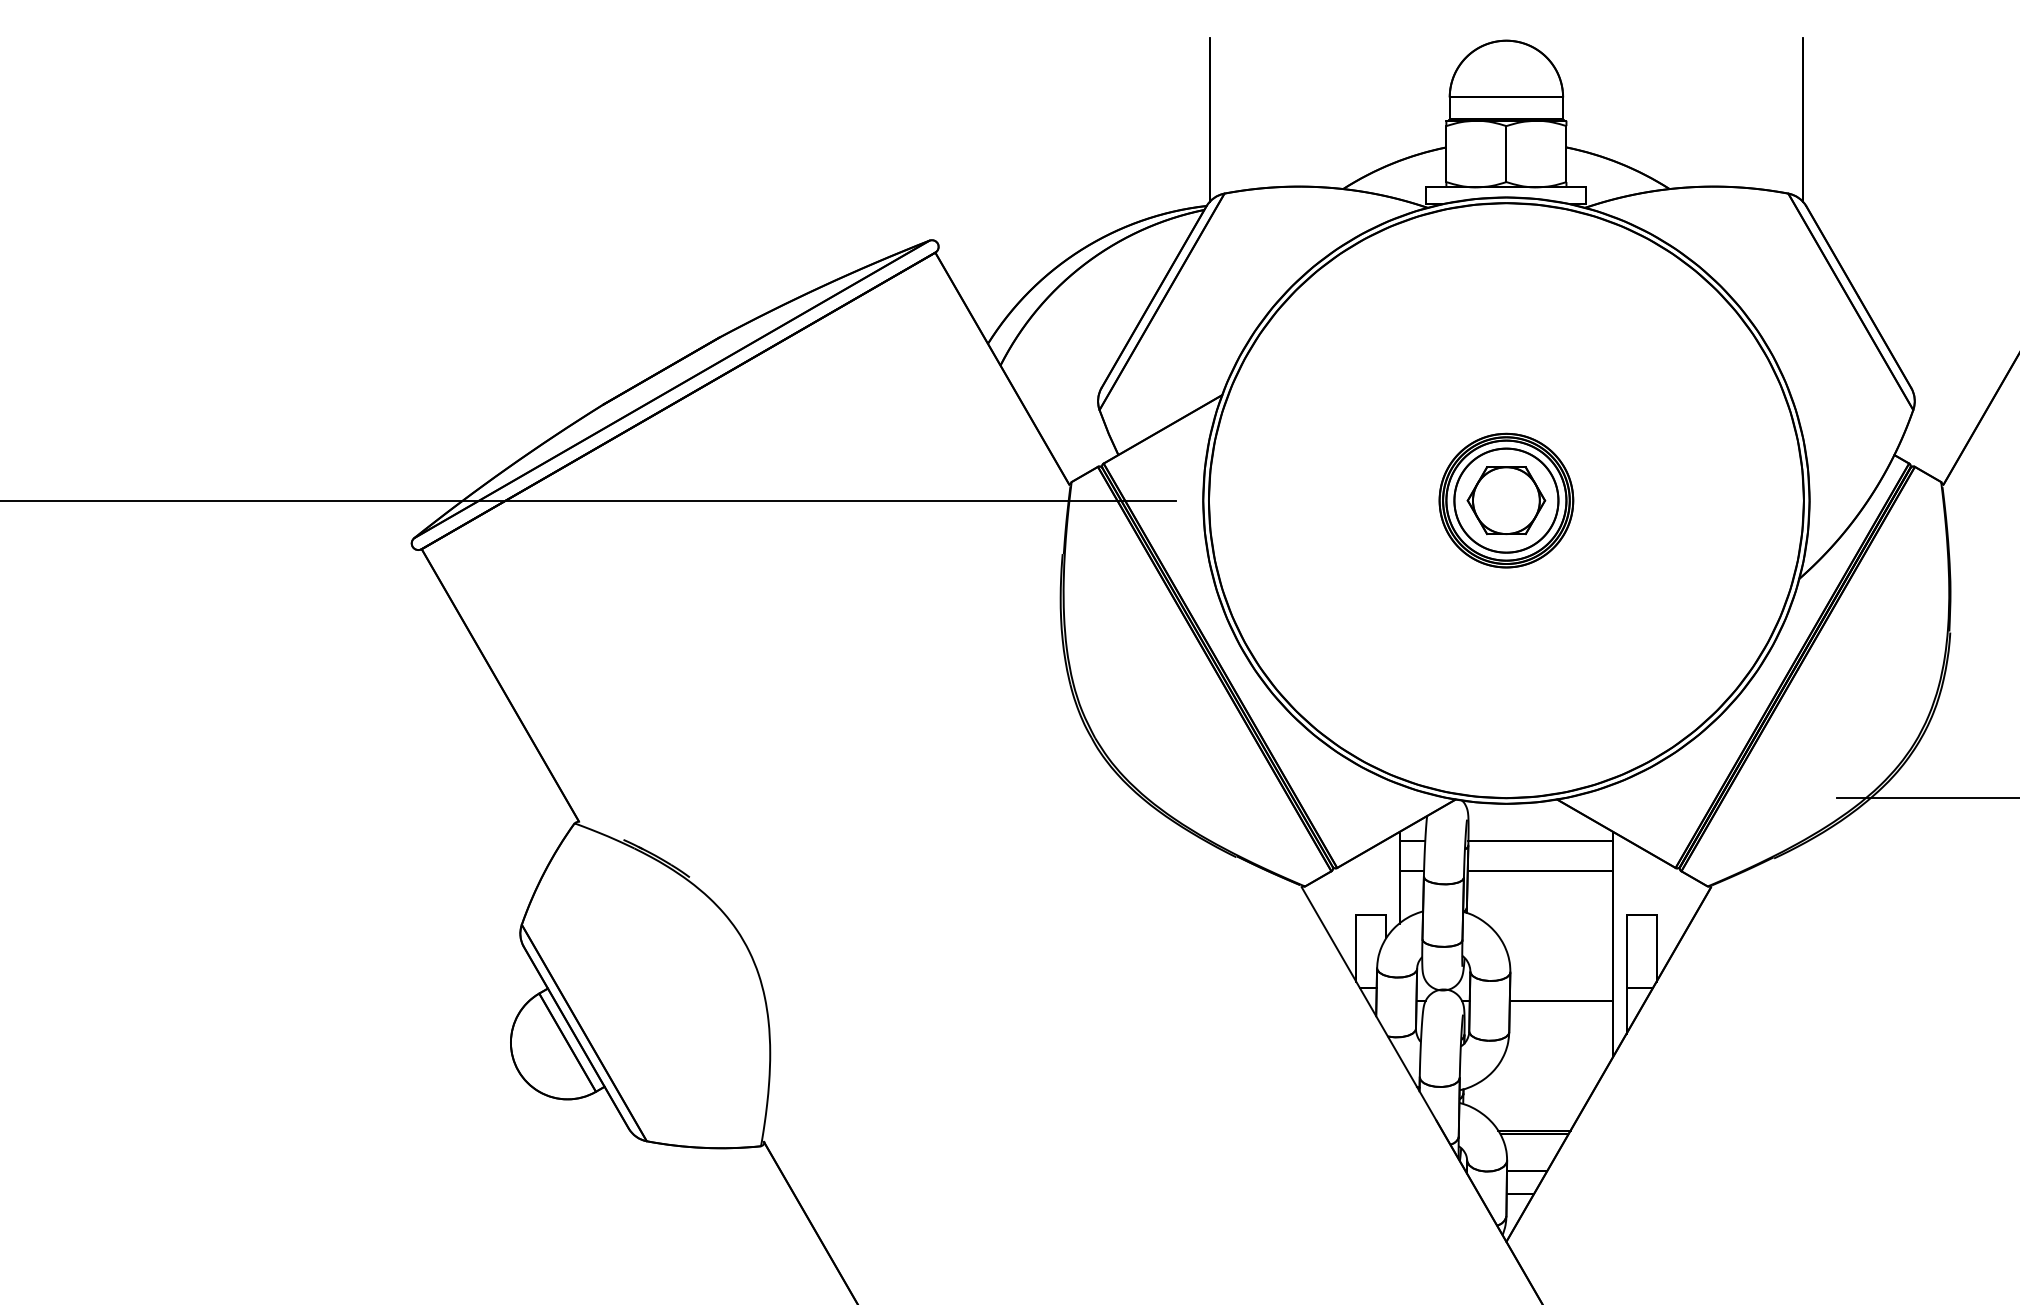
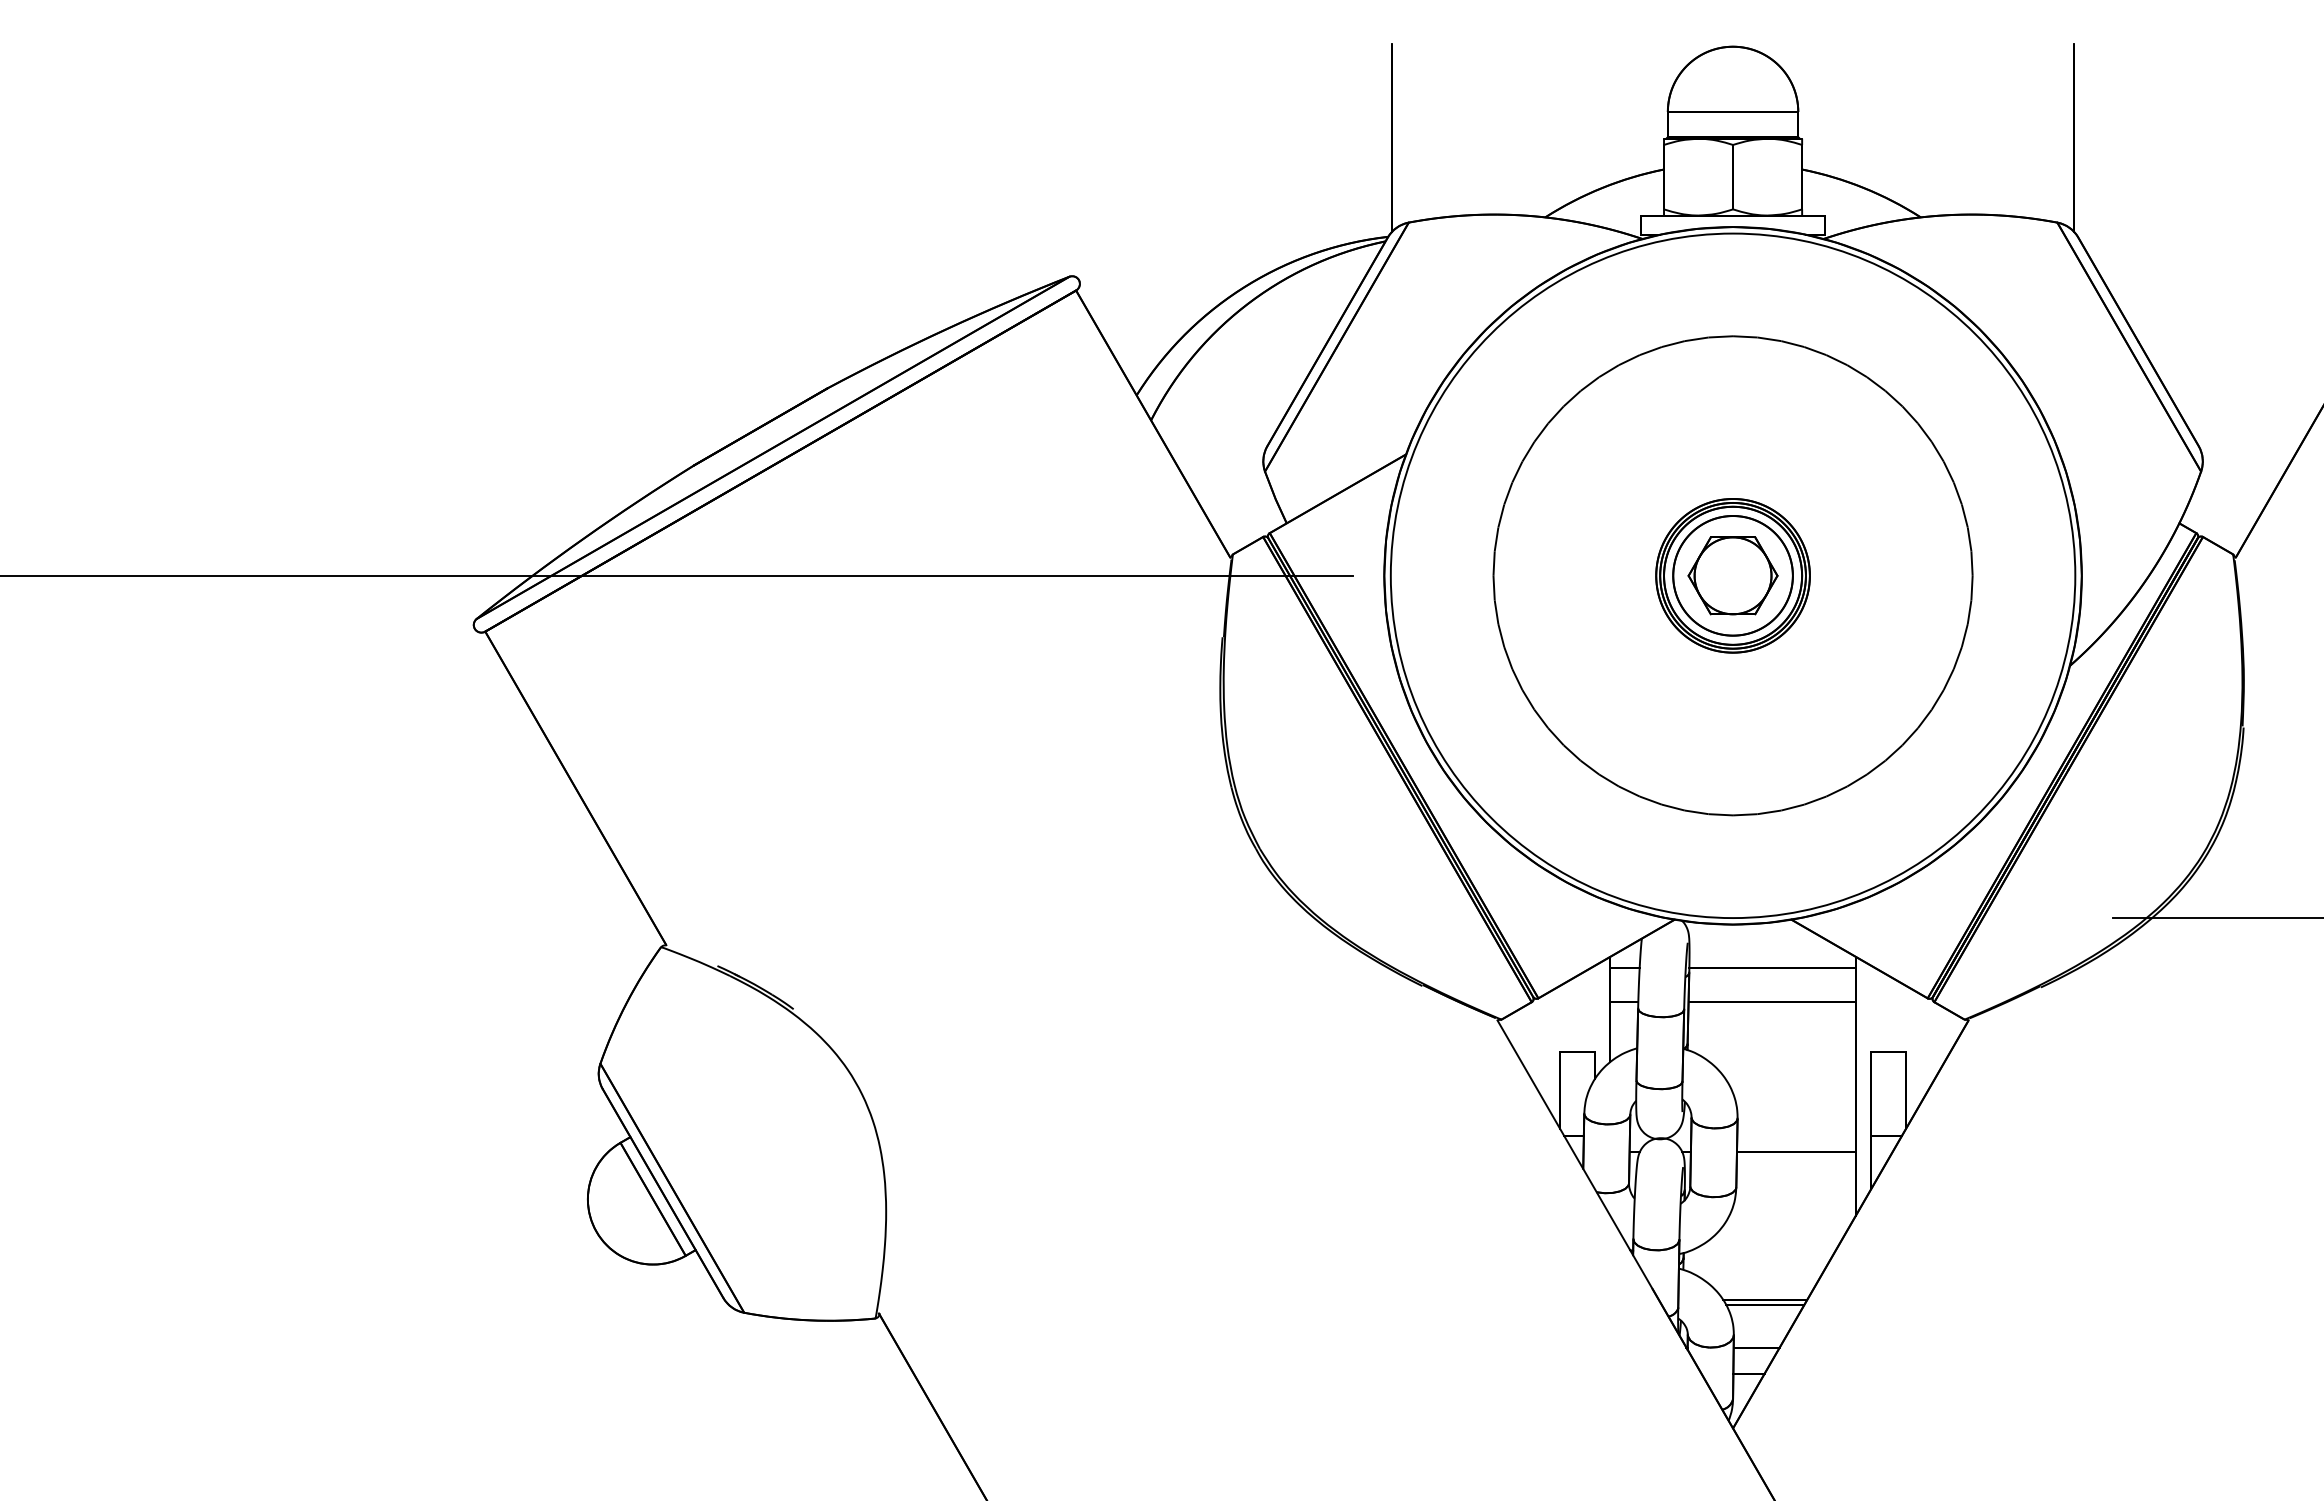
circle: (1505, 500) -> (1732, 575), size x0.7

